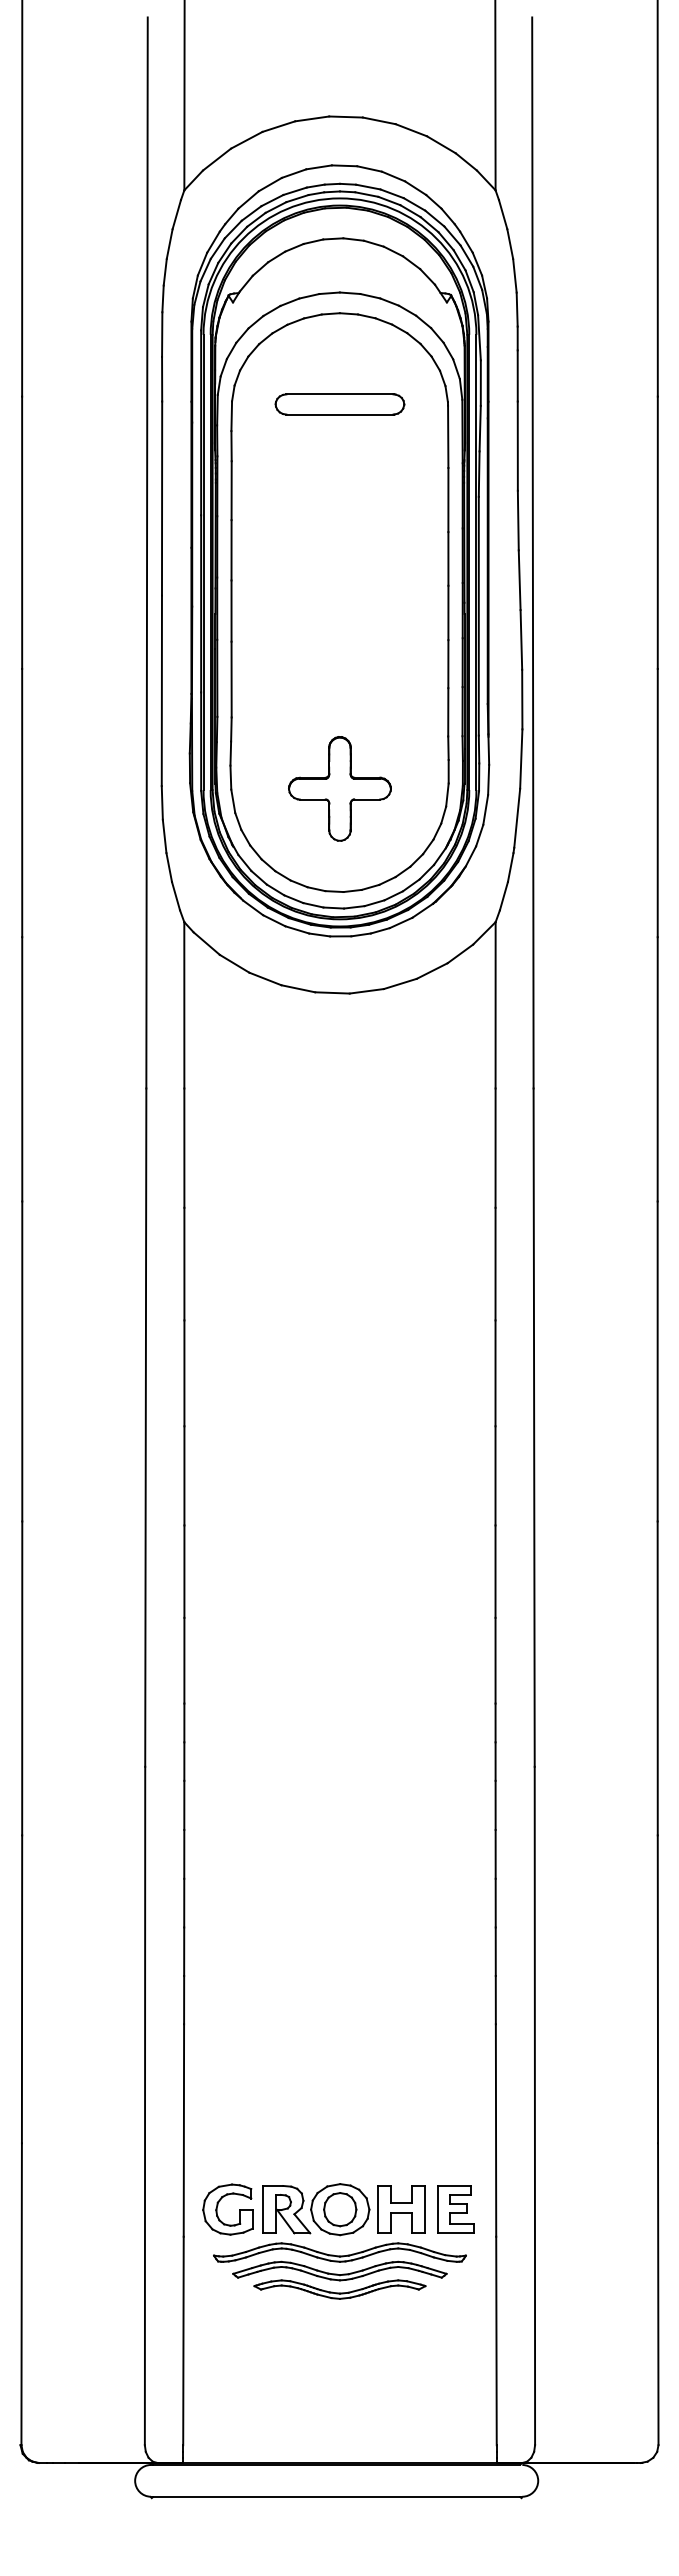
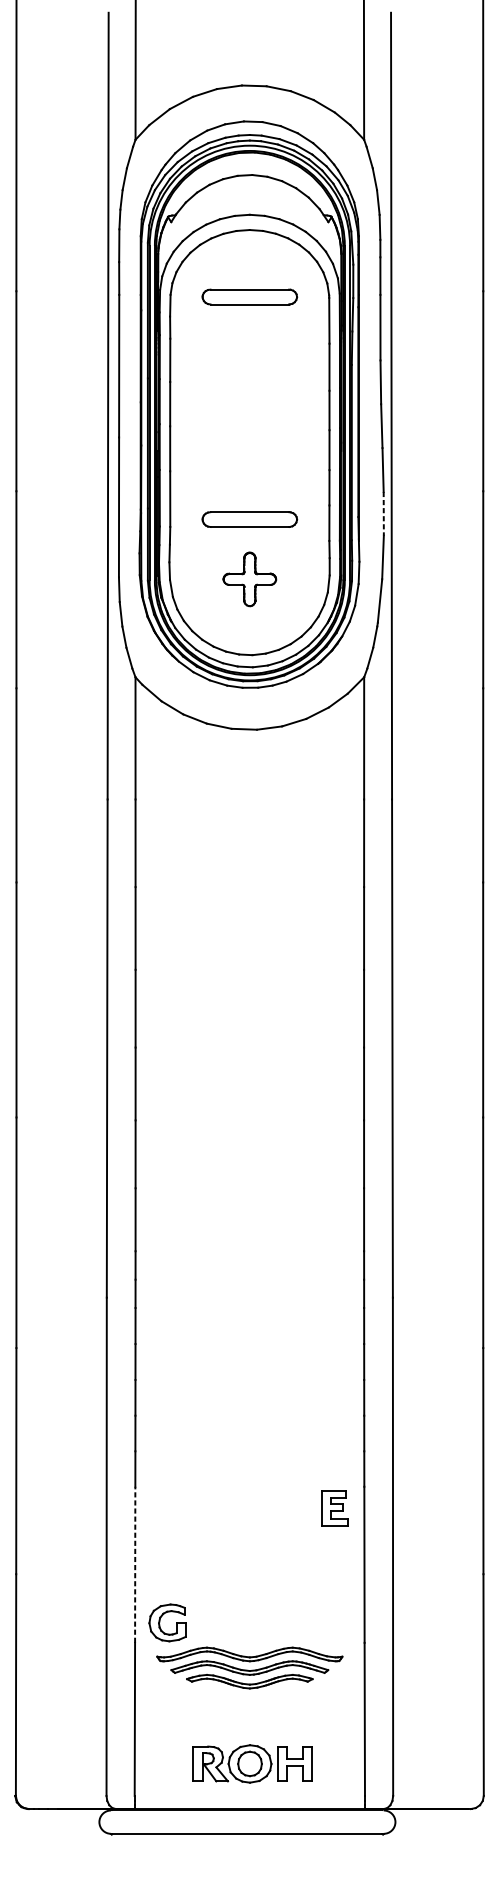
line: (522, 699) -> (383, 513), solid -> dashed
part: (339, 707) -> (249, 519), added
part: (339, 788) -> (249, 579), size x0.7
line: (183, 2130) -> (134, 1564), solid -> dashed
part: (343, 2209) -> (252, 1763), moved
part: (455, 2209) -> (334, 1508), moved

